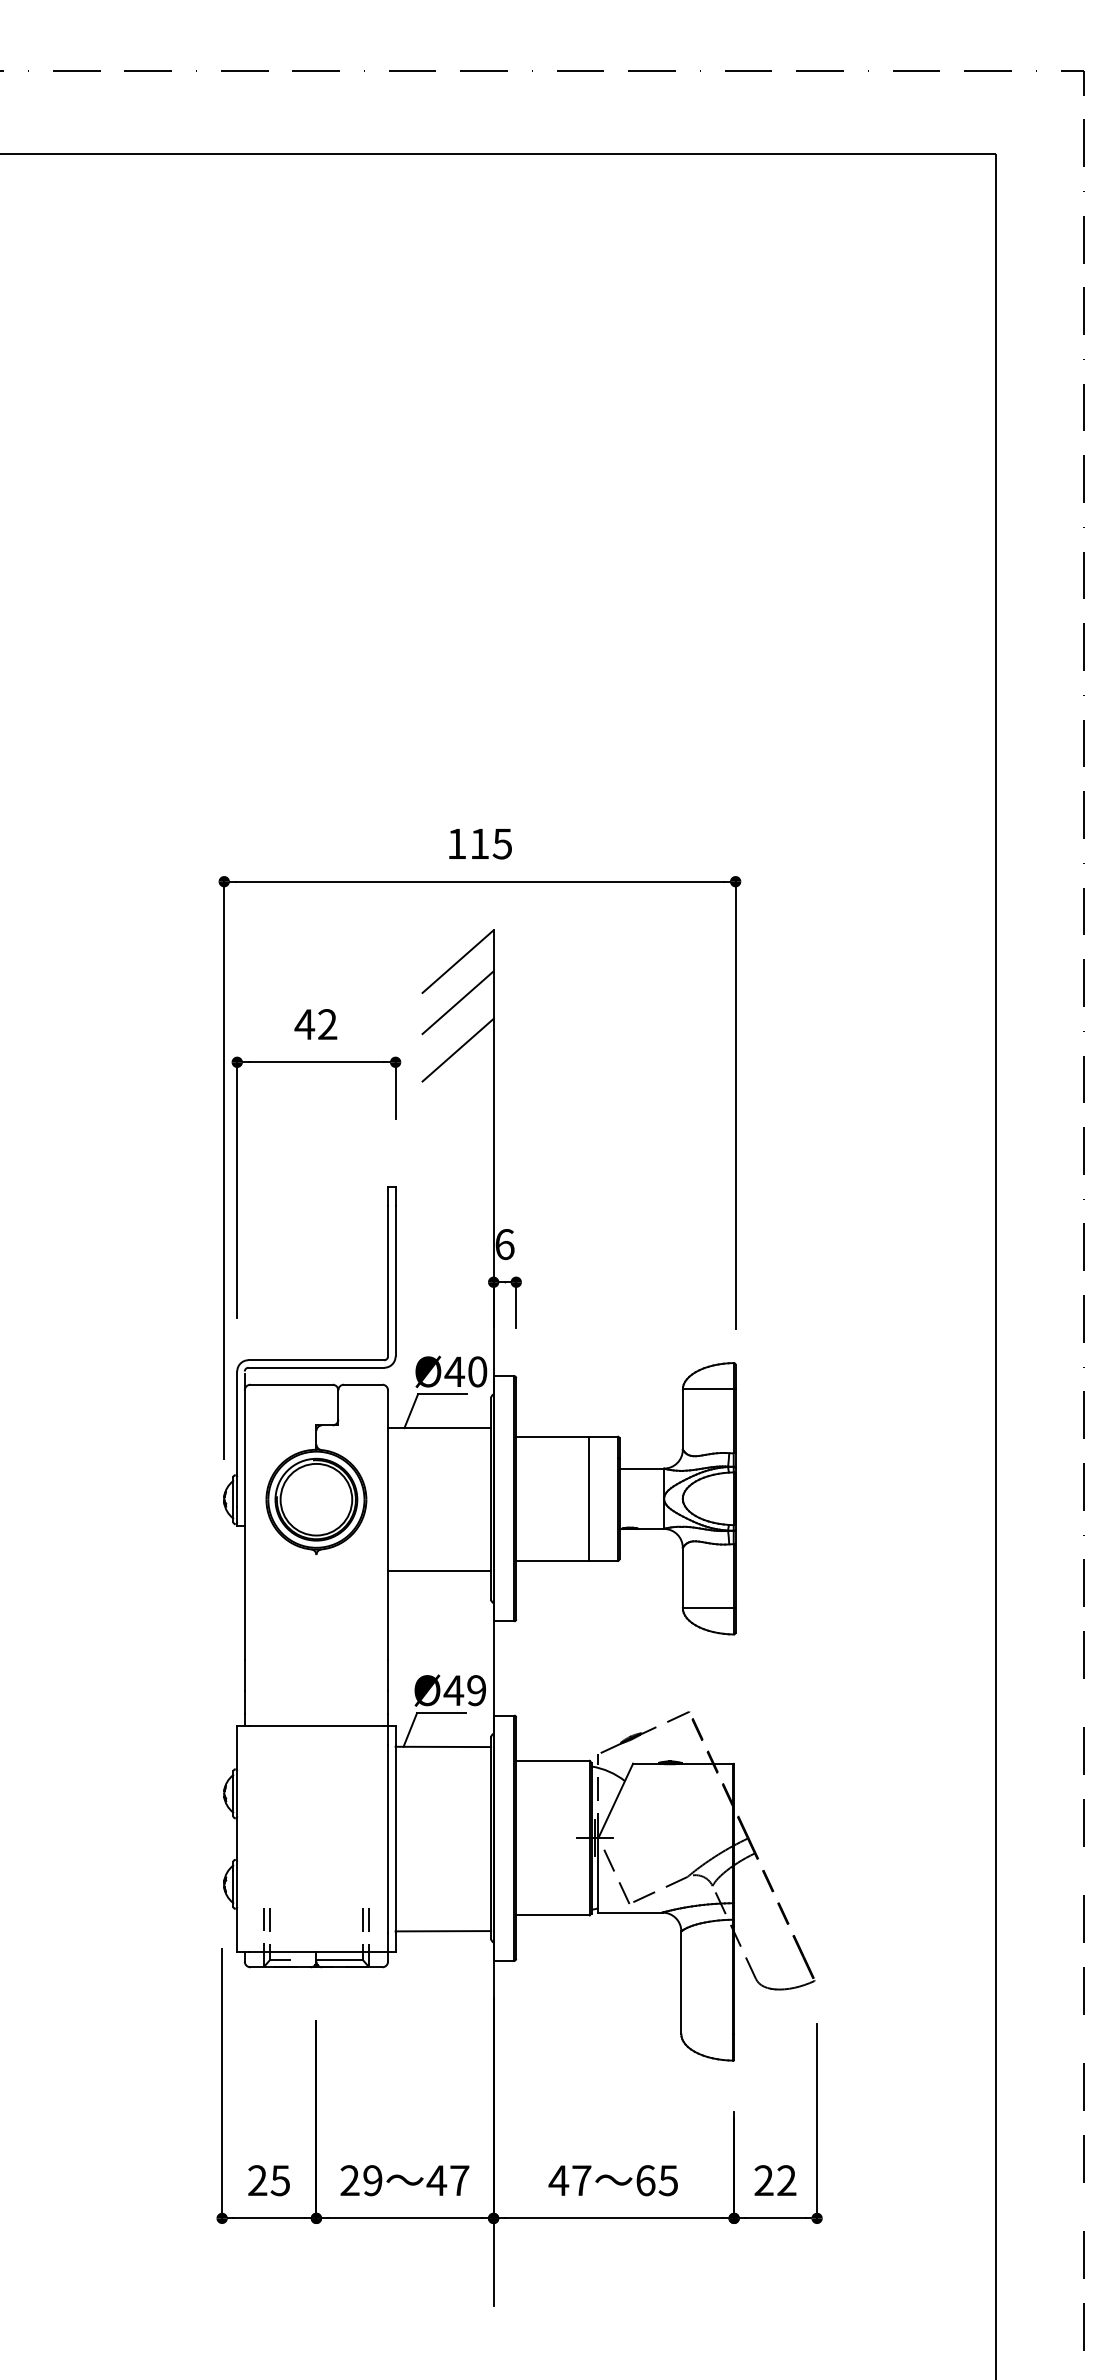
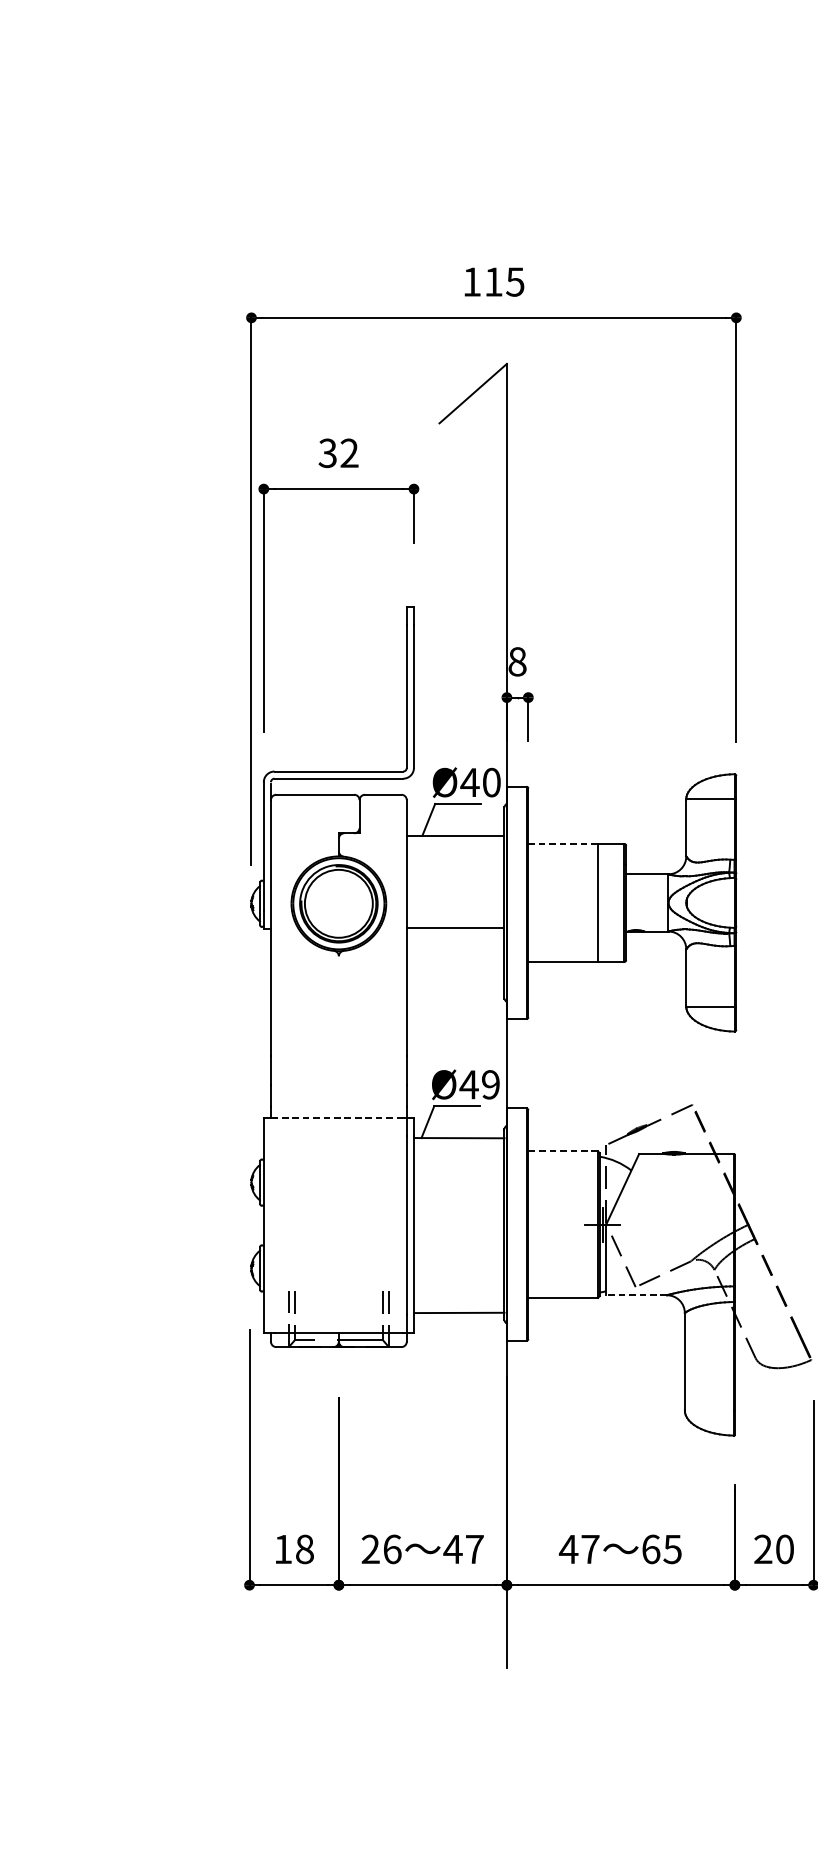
line: (457, 1002) -> (472, 432), removed
text: (304, 1024) -> (327, 453), 42 -> 32
line: (457, 1049) -> (472, 476), removed
text: (504, 1244) -> (517, 661), 6 -> 8
line: (552, 1436) -> (562, 843), solid -> dashed
line: (439, 1571) -> (455, 928), moved
line: (316, 1725) -> (338, 1117), solid -> dashed
line: (552, 1760) -> (562, 1151), solid -> dashed
line: (629, 1912) -> (635, 1295), solid -> dashed
text: (269, 2180) -> (294, 1549), 25 -> 18
text: (372, 2180) -> (392, 1549), 29 -> 26
text: (786, 2180) -> (784, 1549), 22 -> 20

